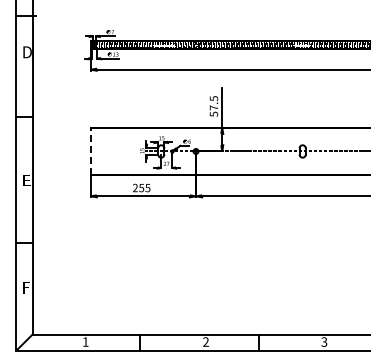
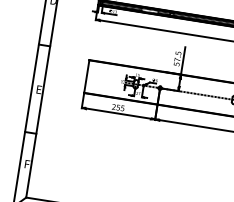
line: (90, 150) -> (86, 75), dashed -> solid

